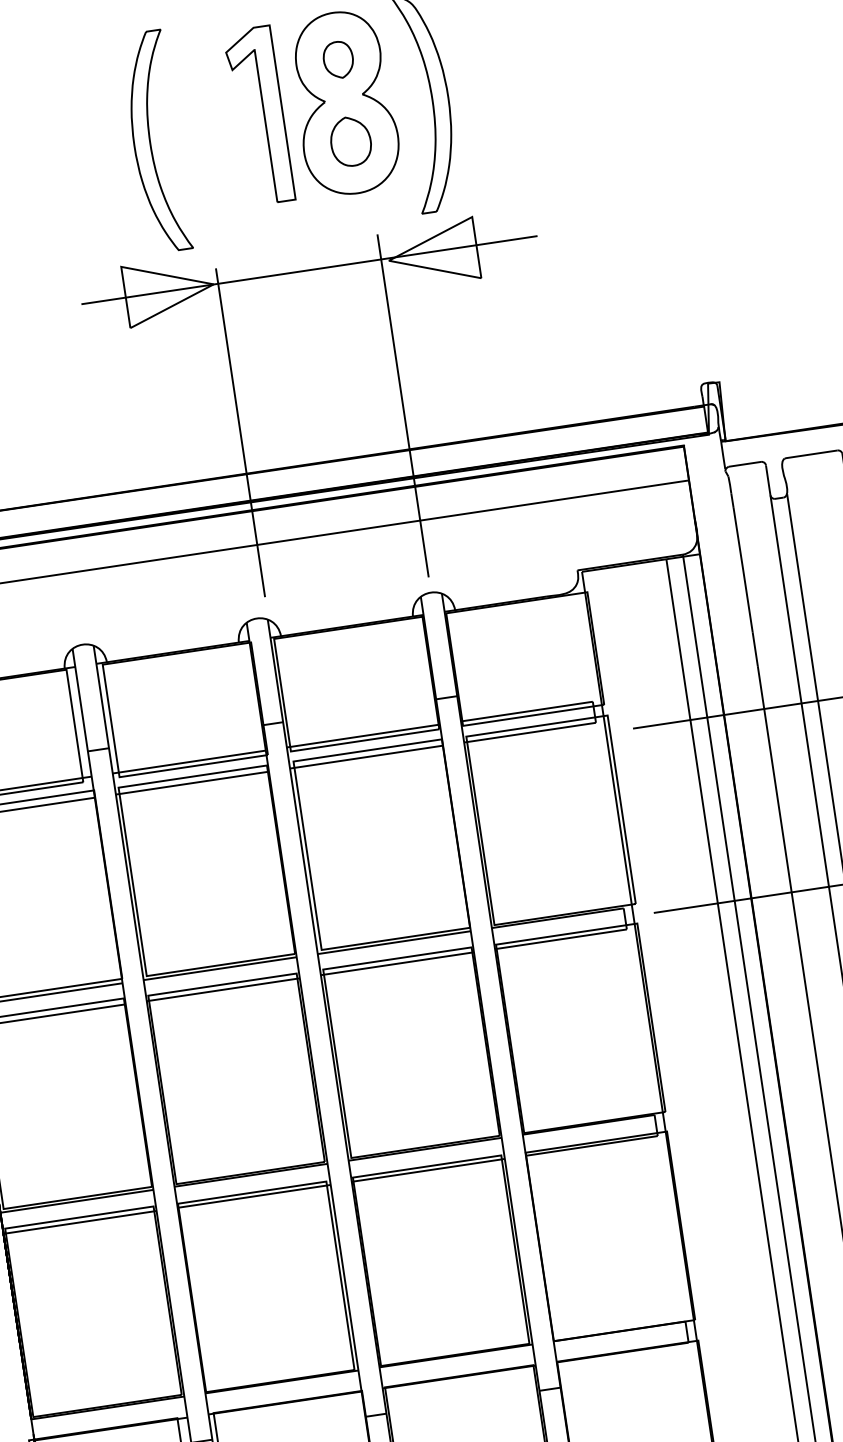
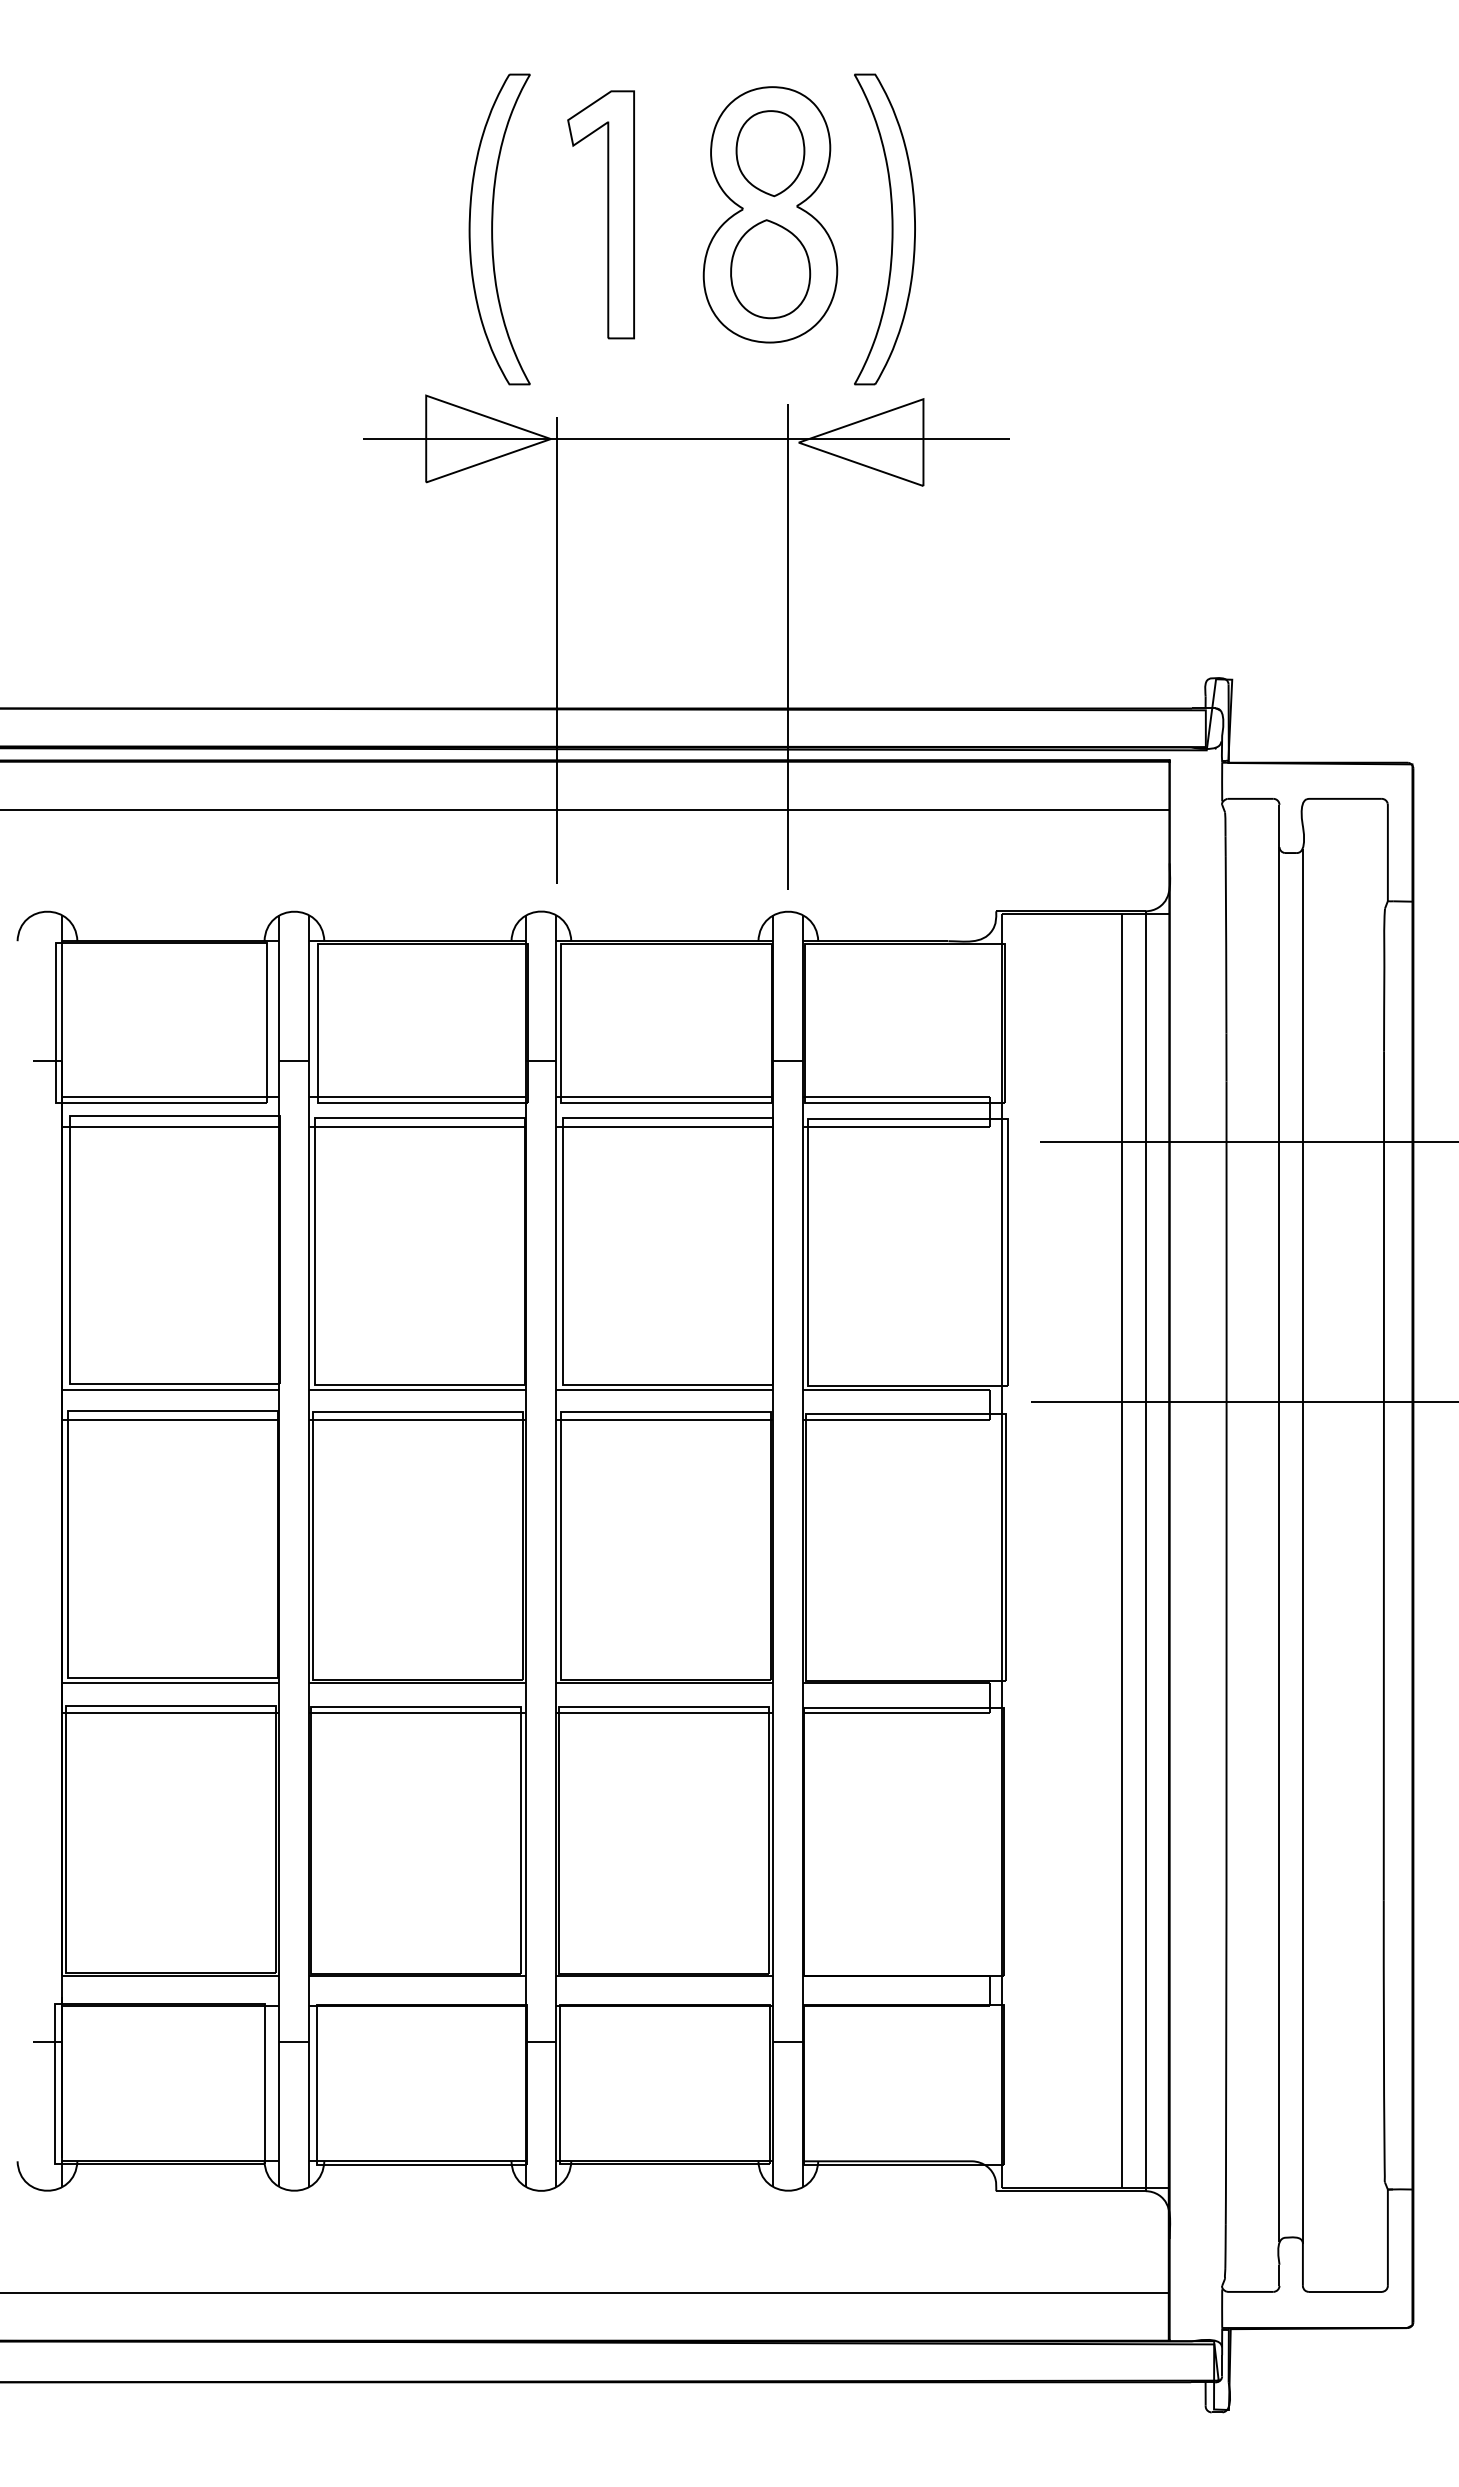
part: (338, 59) -> (770, 153), size x1.67
part: (263, 115) -> (607, 214), moved
part: (350, 141) -> (770, 269), size x1.43

